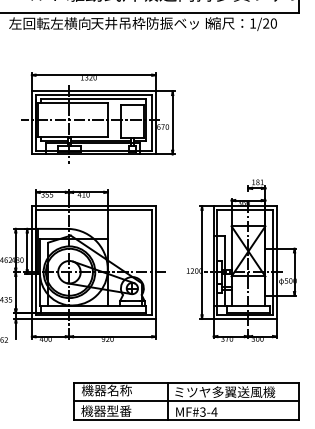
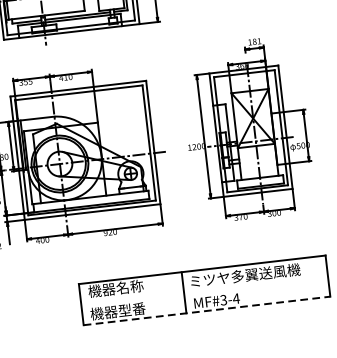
line: (186, 401) -> (204, 290), removed
line: (186, 420) -> (206, 311), solid -> dashed

